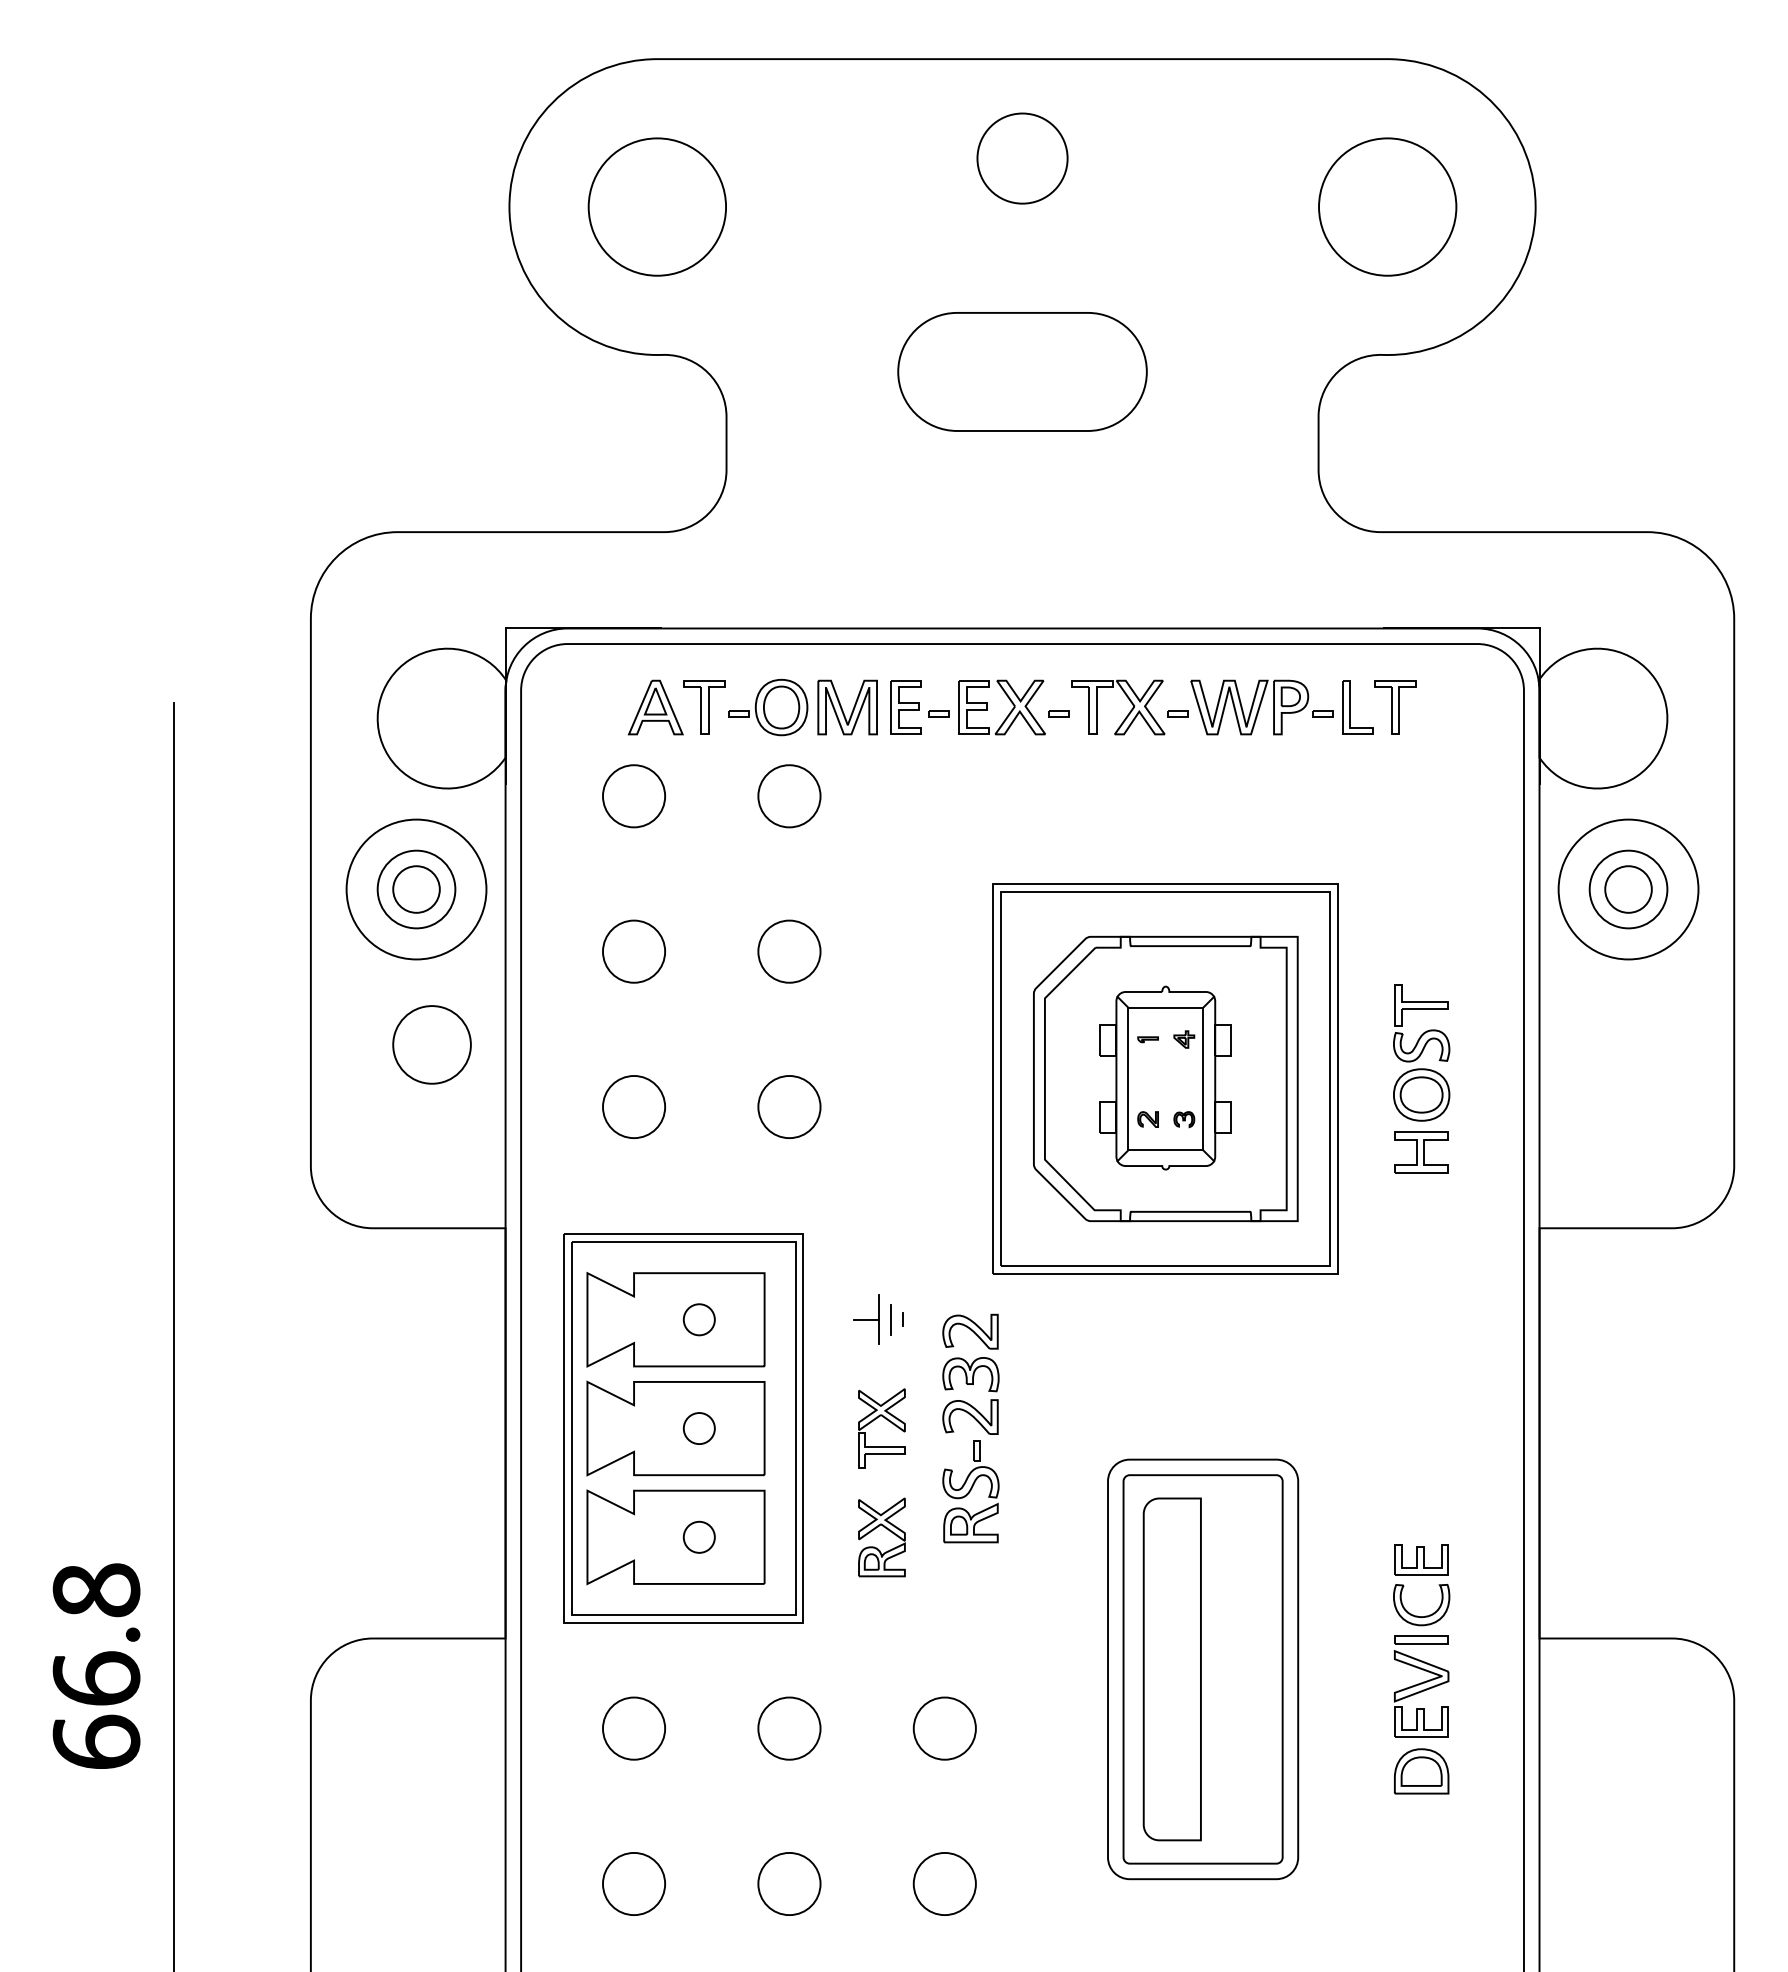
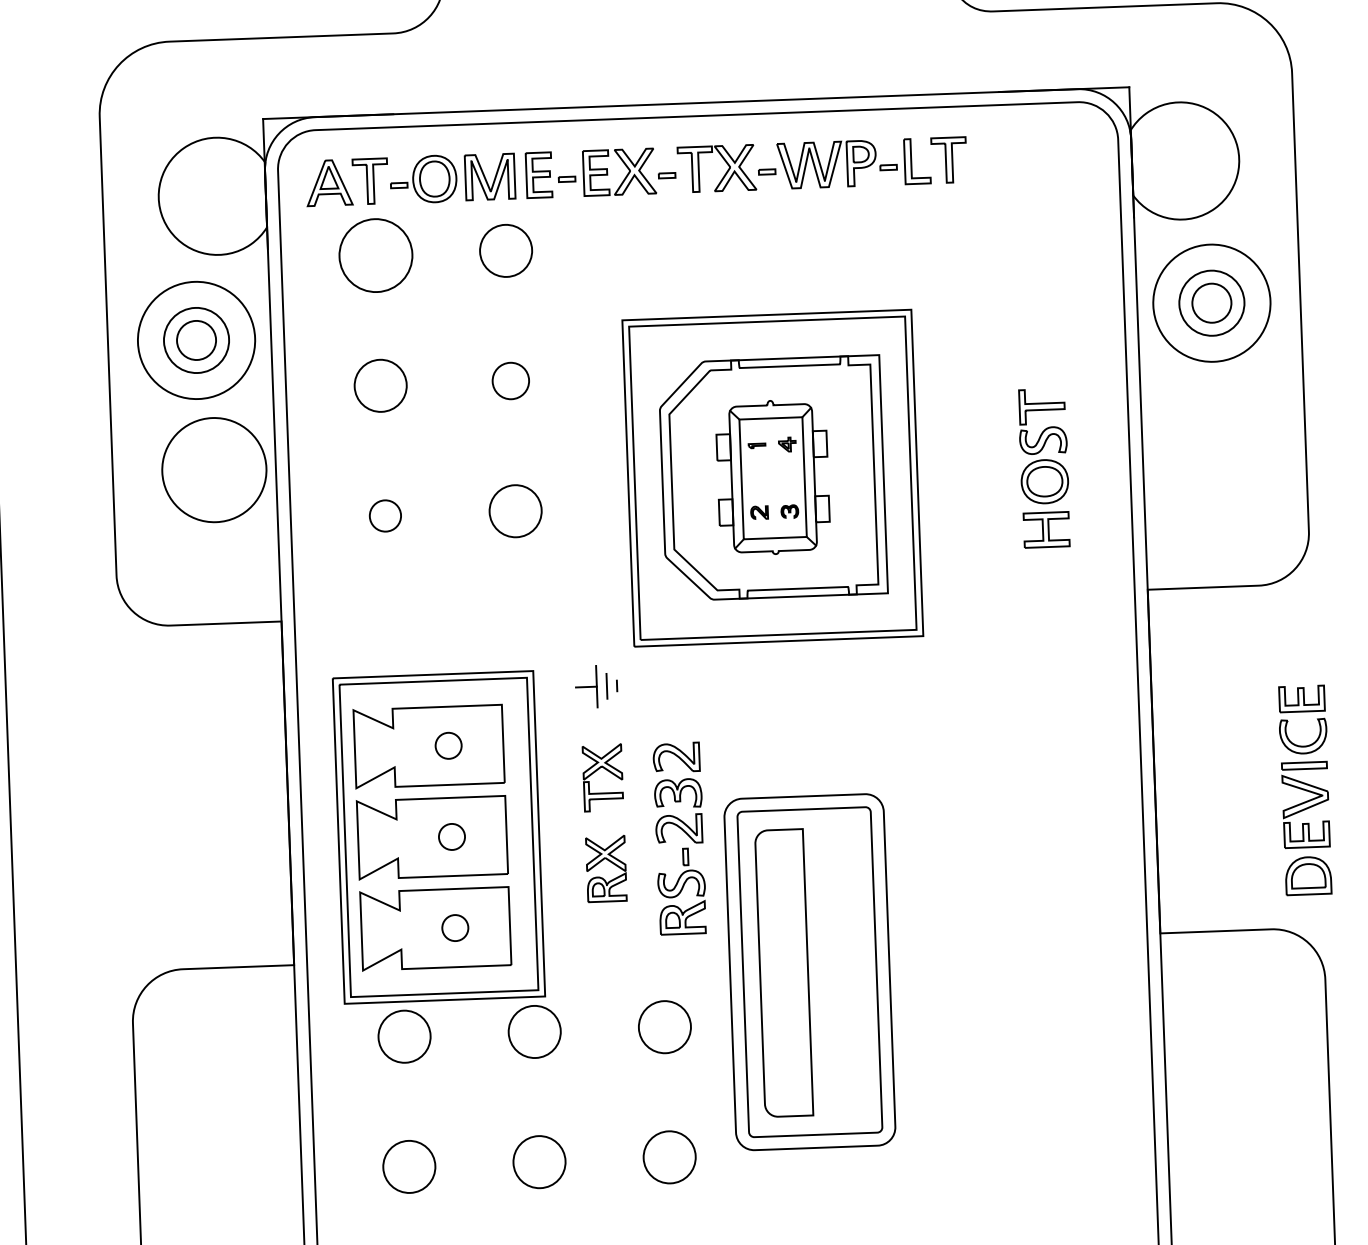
part: (1022, 707) -> (636, 171), moved
part: (633, 796) -> (375, 255), size x1.4
part: (789, 951) -> (510, 380), size x0.7
part: (431, 1044) -> (213, 469), size x1.6
part: (1165, 1078) -> (772, 477), moved
part: (633, 1106) -> (384, 515), size x0.6
part: (976, 1421) -> (684, 832), moved
part: (683, 1428) -> (438, 837), moved
part: (1203, 1669) -> (810, 972), moved
part: (1421, 1669) -> (1305, 790), moved

